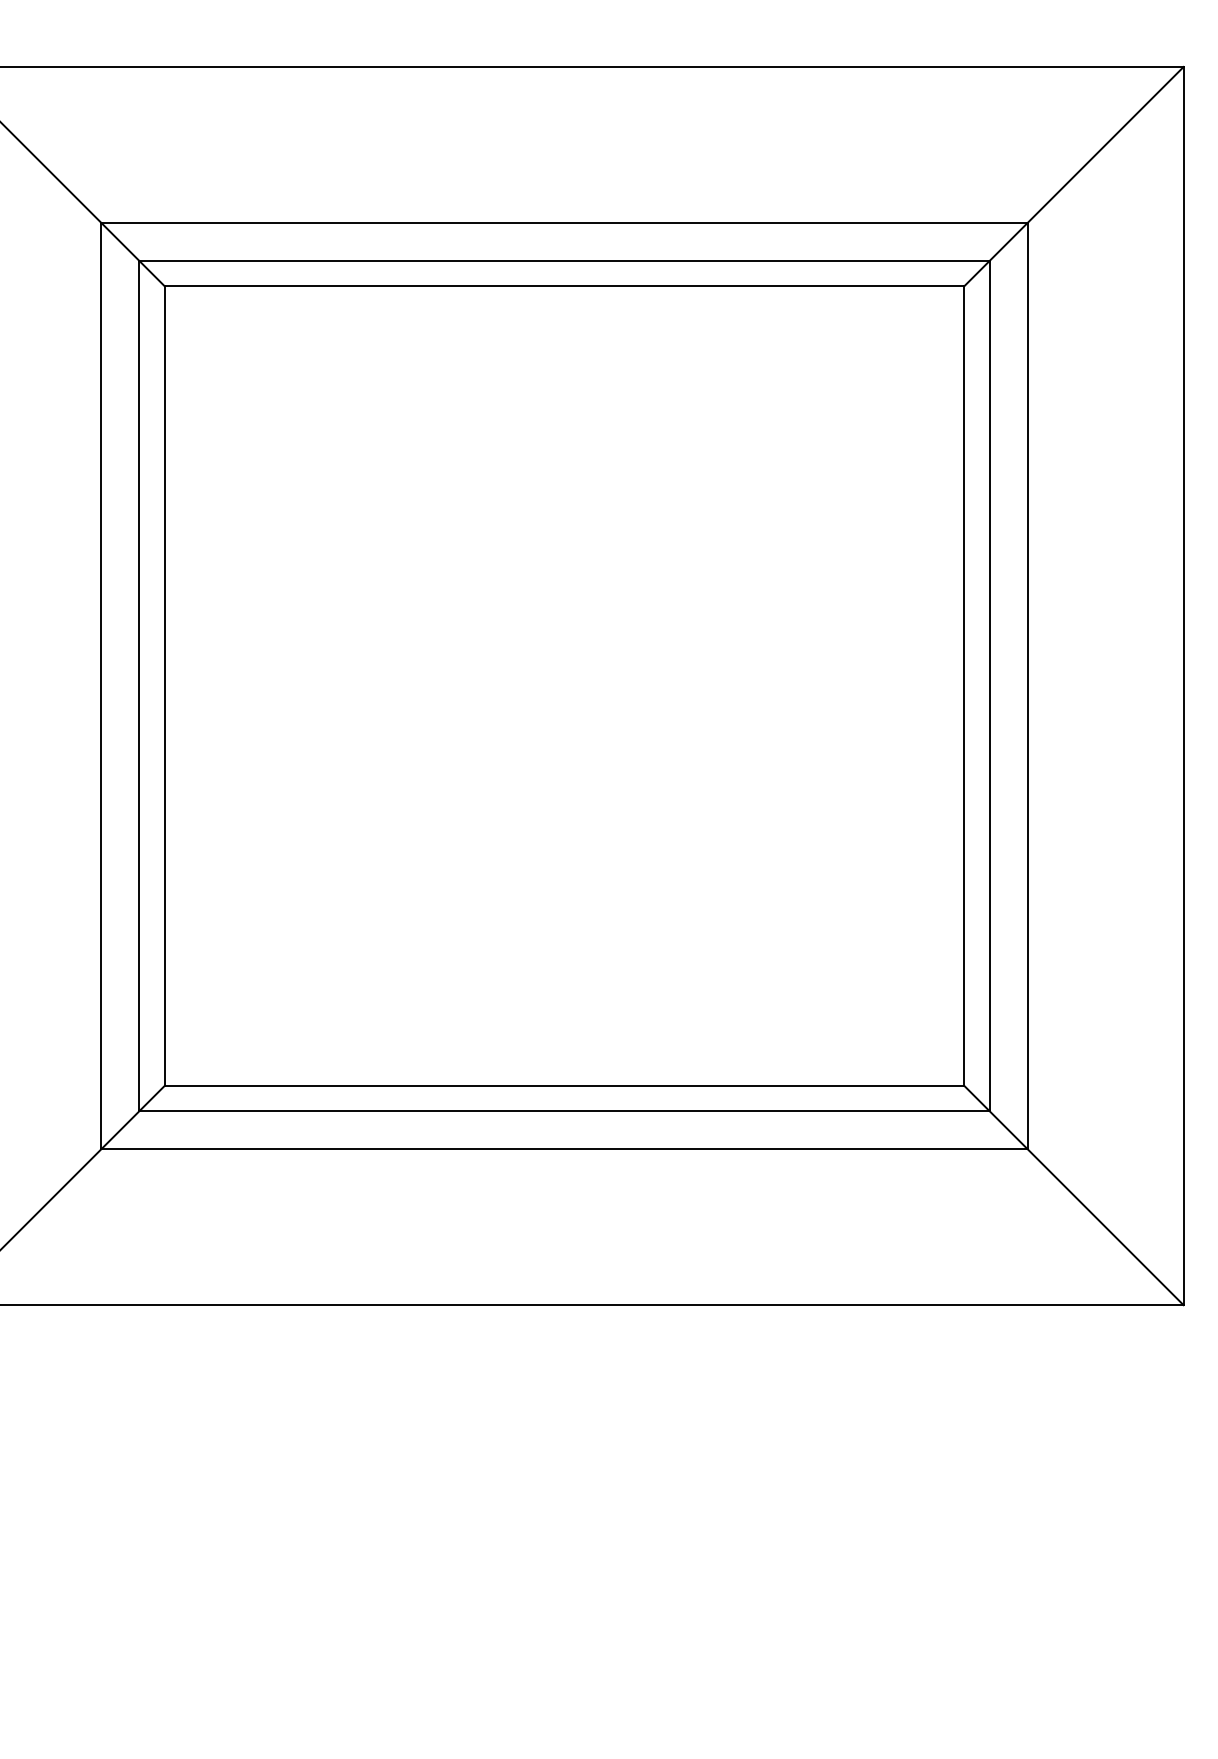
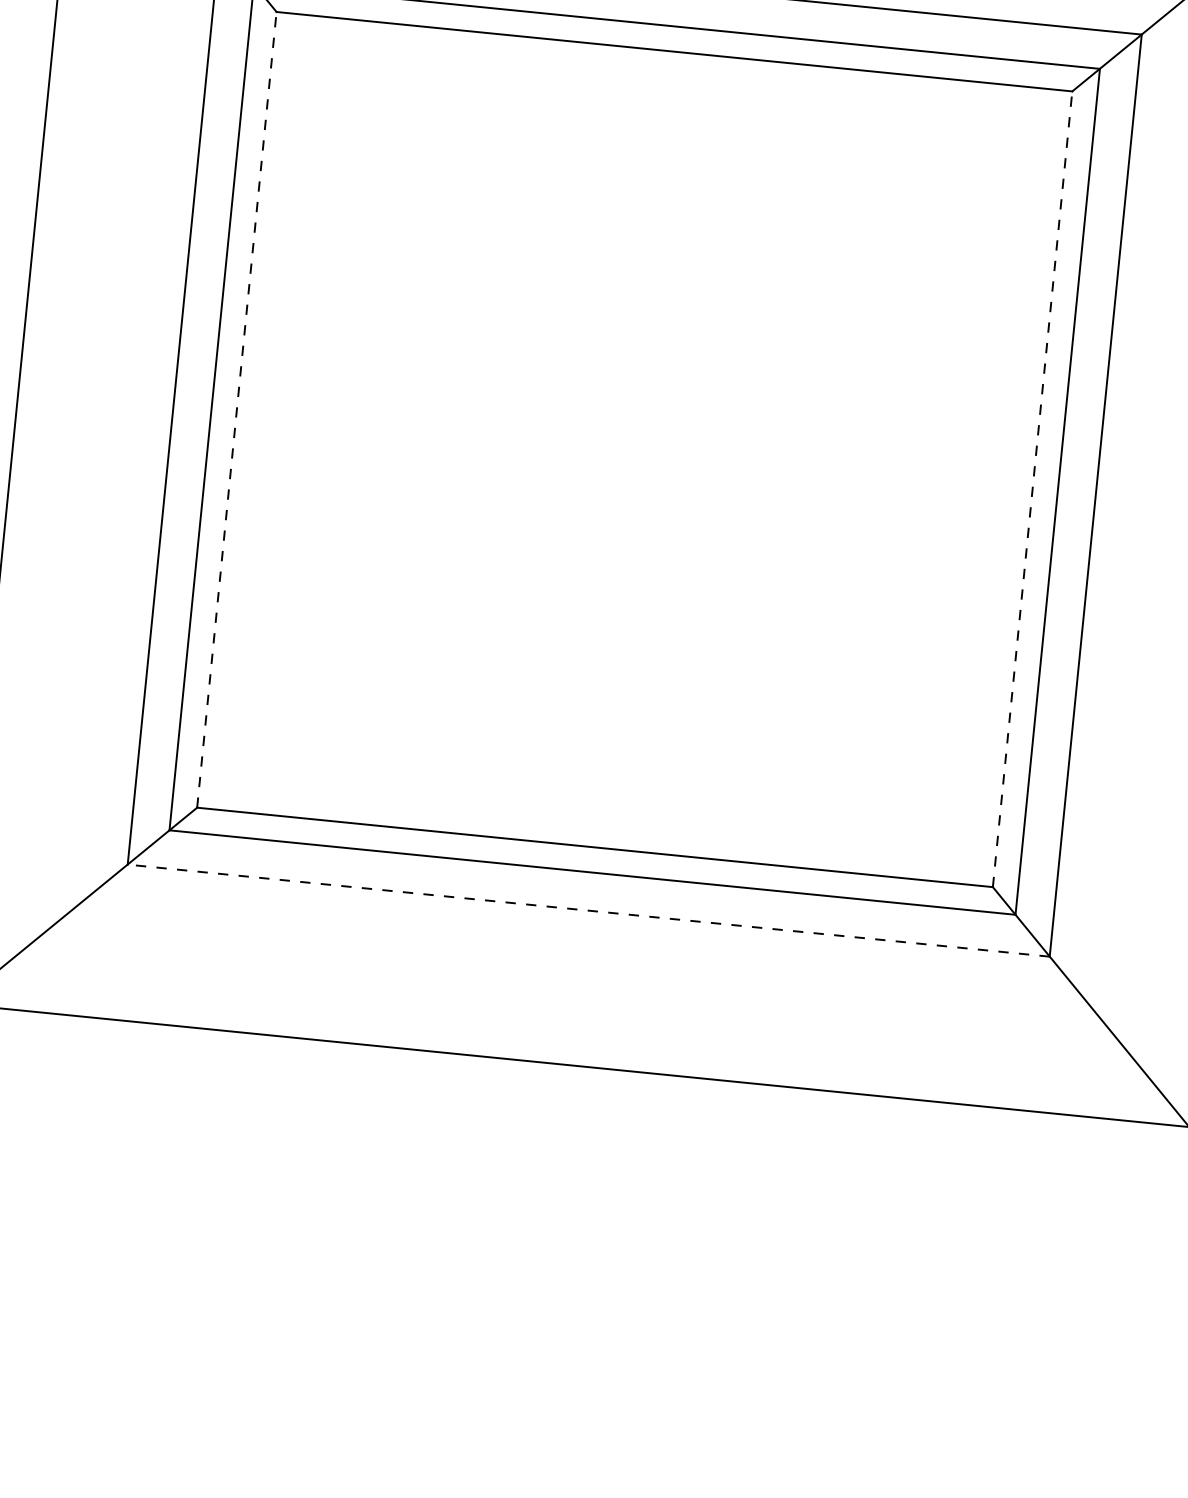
line: (164, 686) -> (236, 410), solid -> dashed
line: (964, 686) -> (1032, 489), solid -> dashed
line: (564, 1149) -> (588, 910), solid -> dashed

